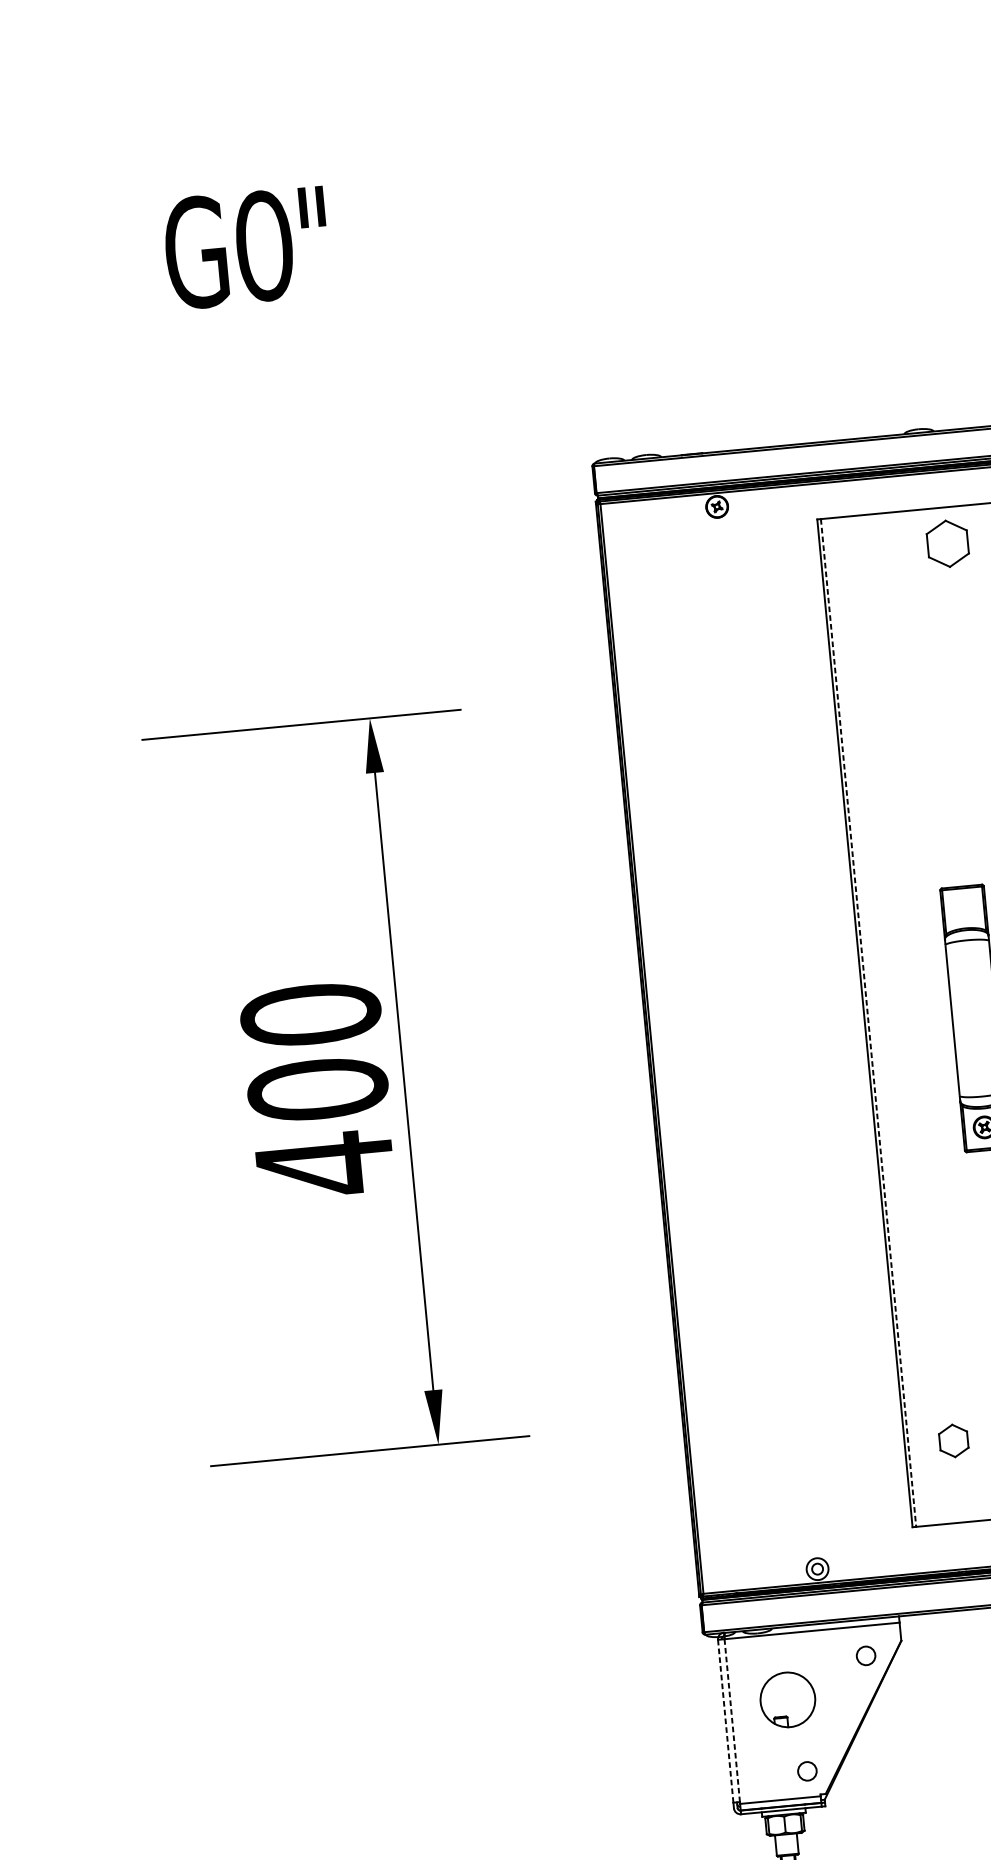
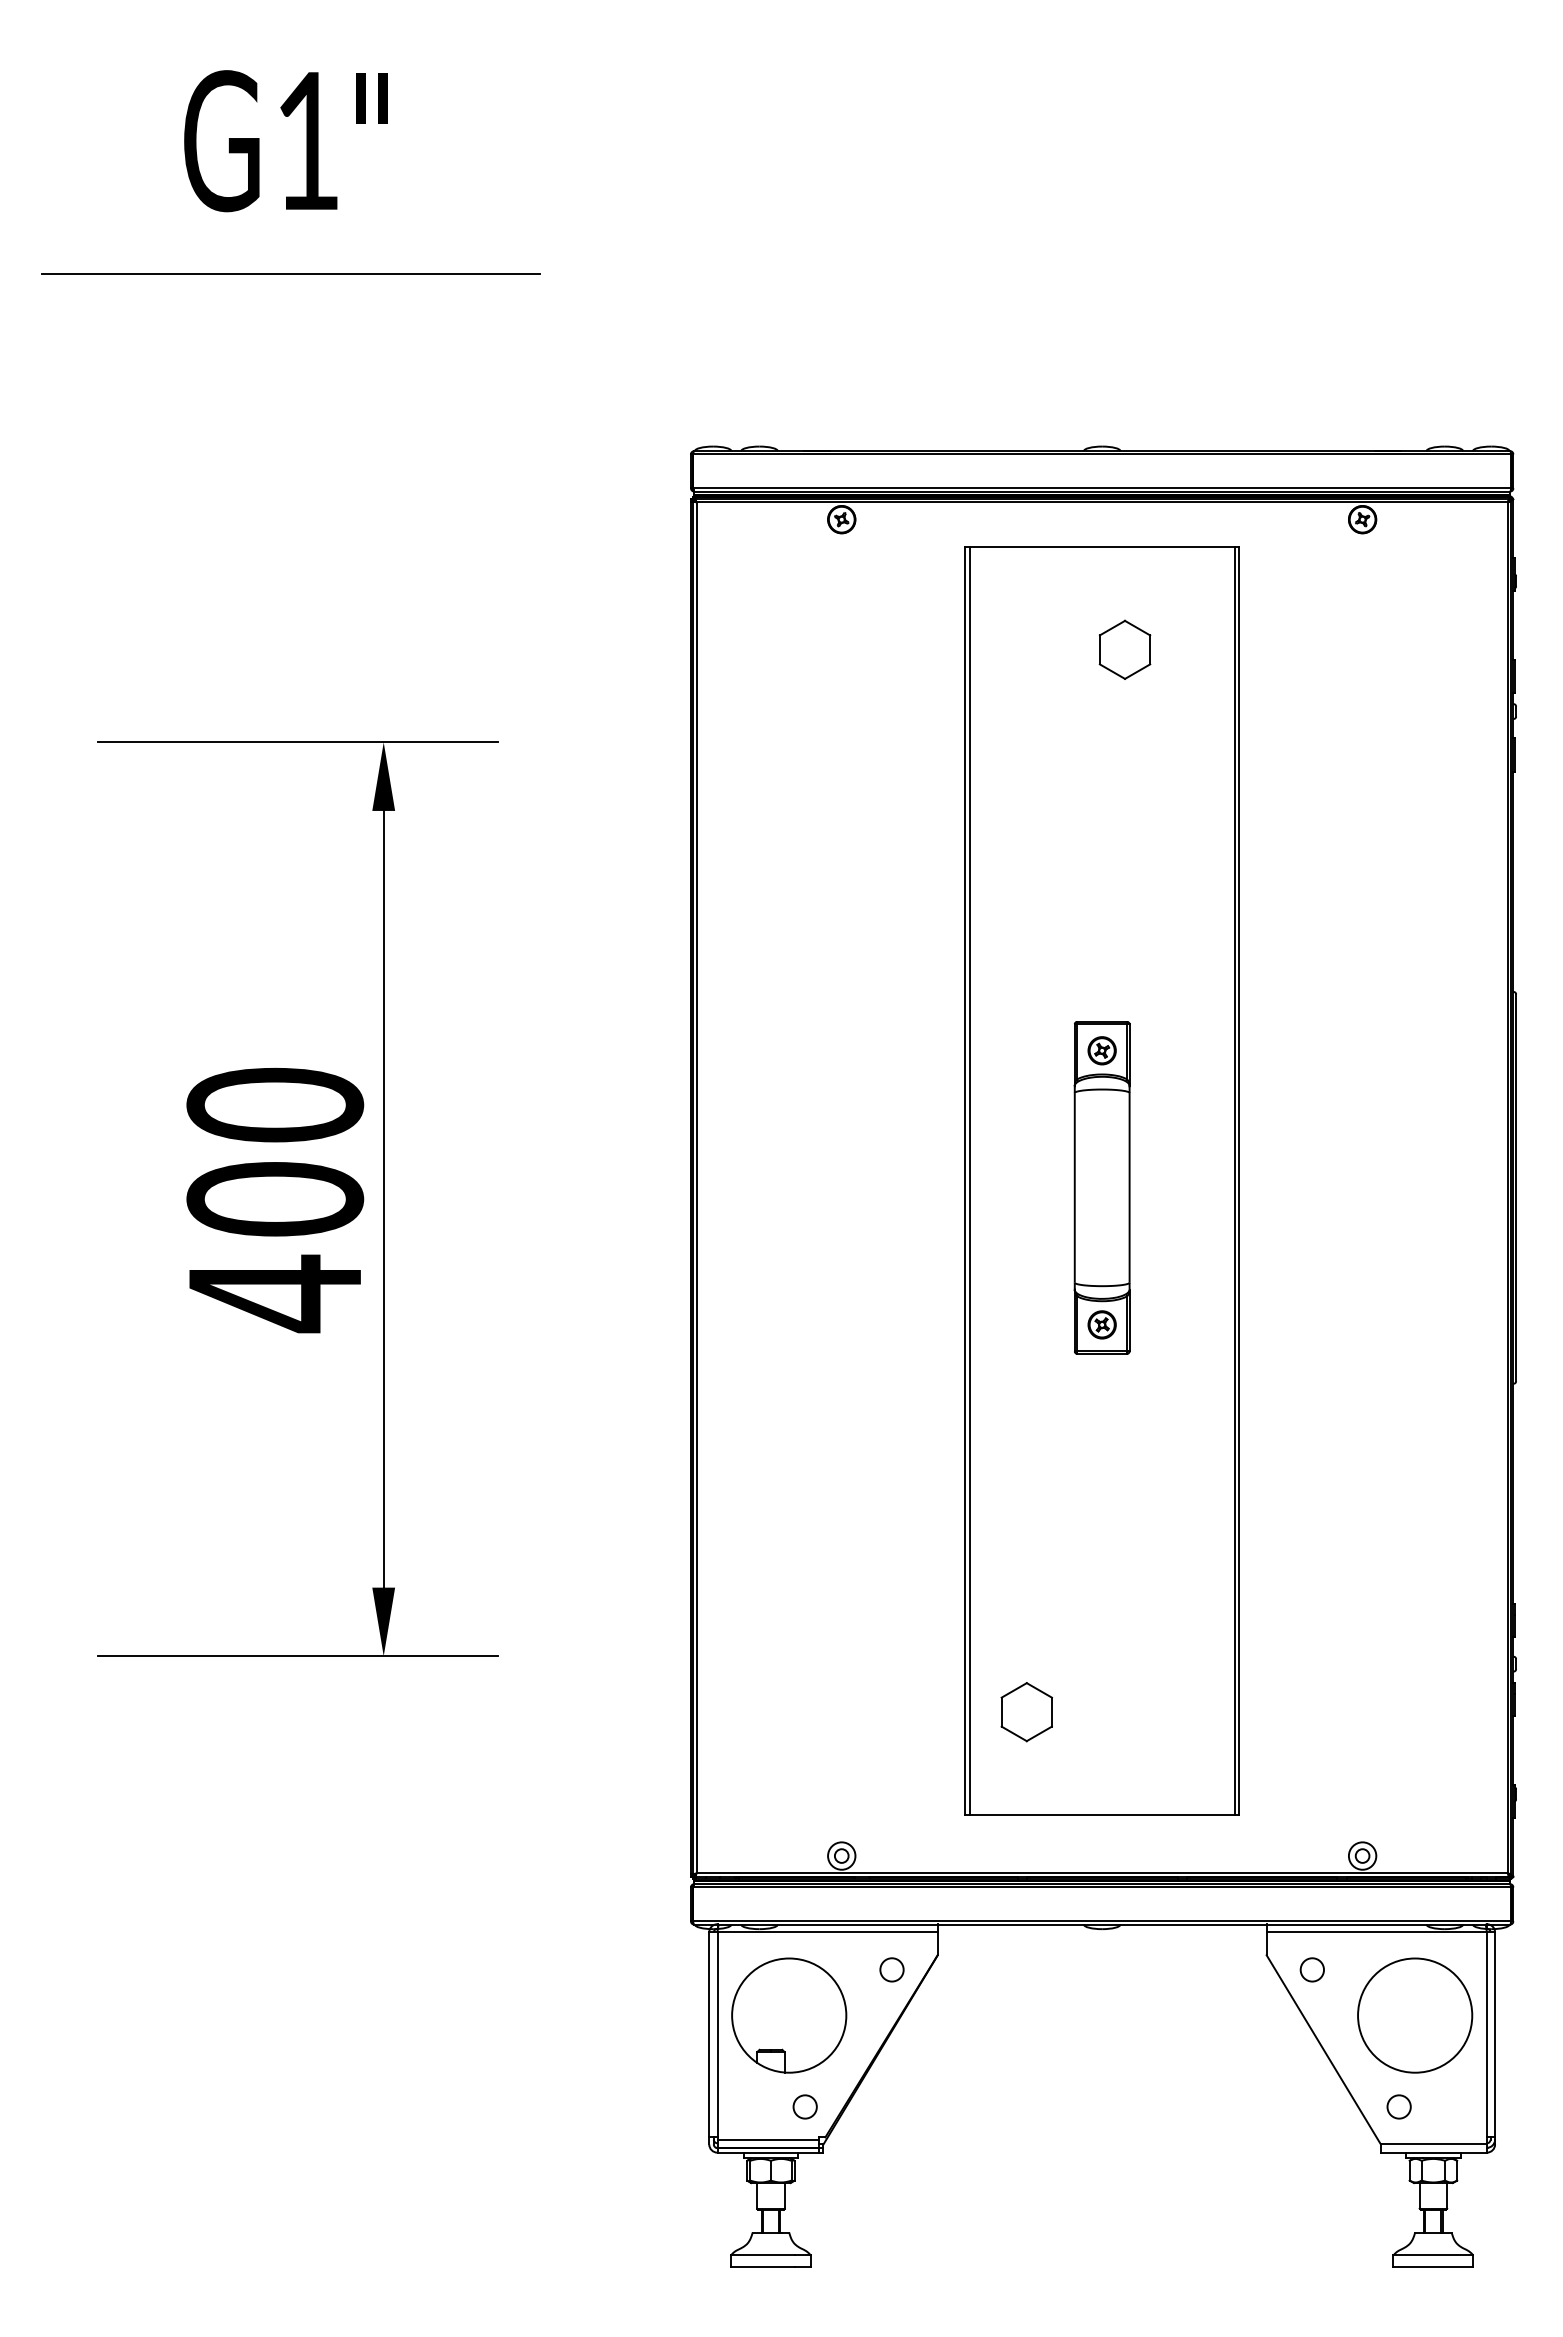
text: (264, 245) -> (307, 140), 0 -> 1
line: (260, 353) -> (290, 274), added
part: (947, 543) -> (1124, 649), moved
part: (963, 909) -> (1101, 1050), added
line: (868, 1023) -> (969, 1181), dashed -> solid
part: (953, 1441) -> (1026, 1712), size x1.43
part: (788, 1699) -> (789, 2015), size x1.67
line: (725, 1721) -> (709, 2035), dashed -> solid
line: (732, 1721) -> (717, 2035), dashed -> solid

